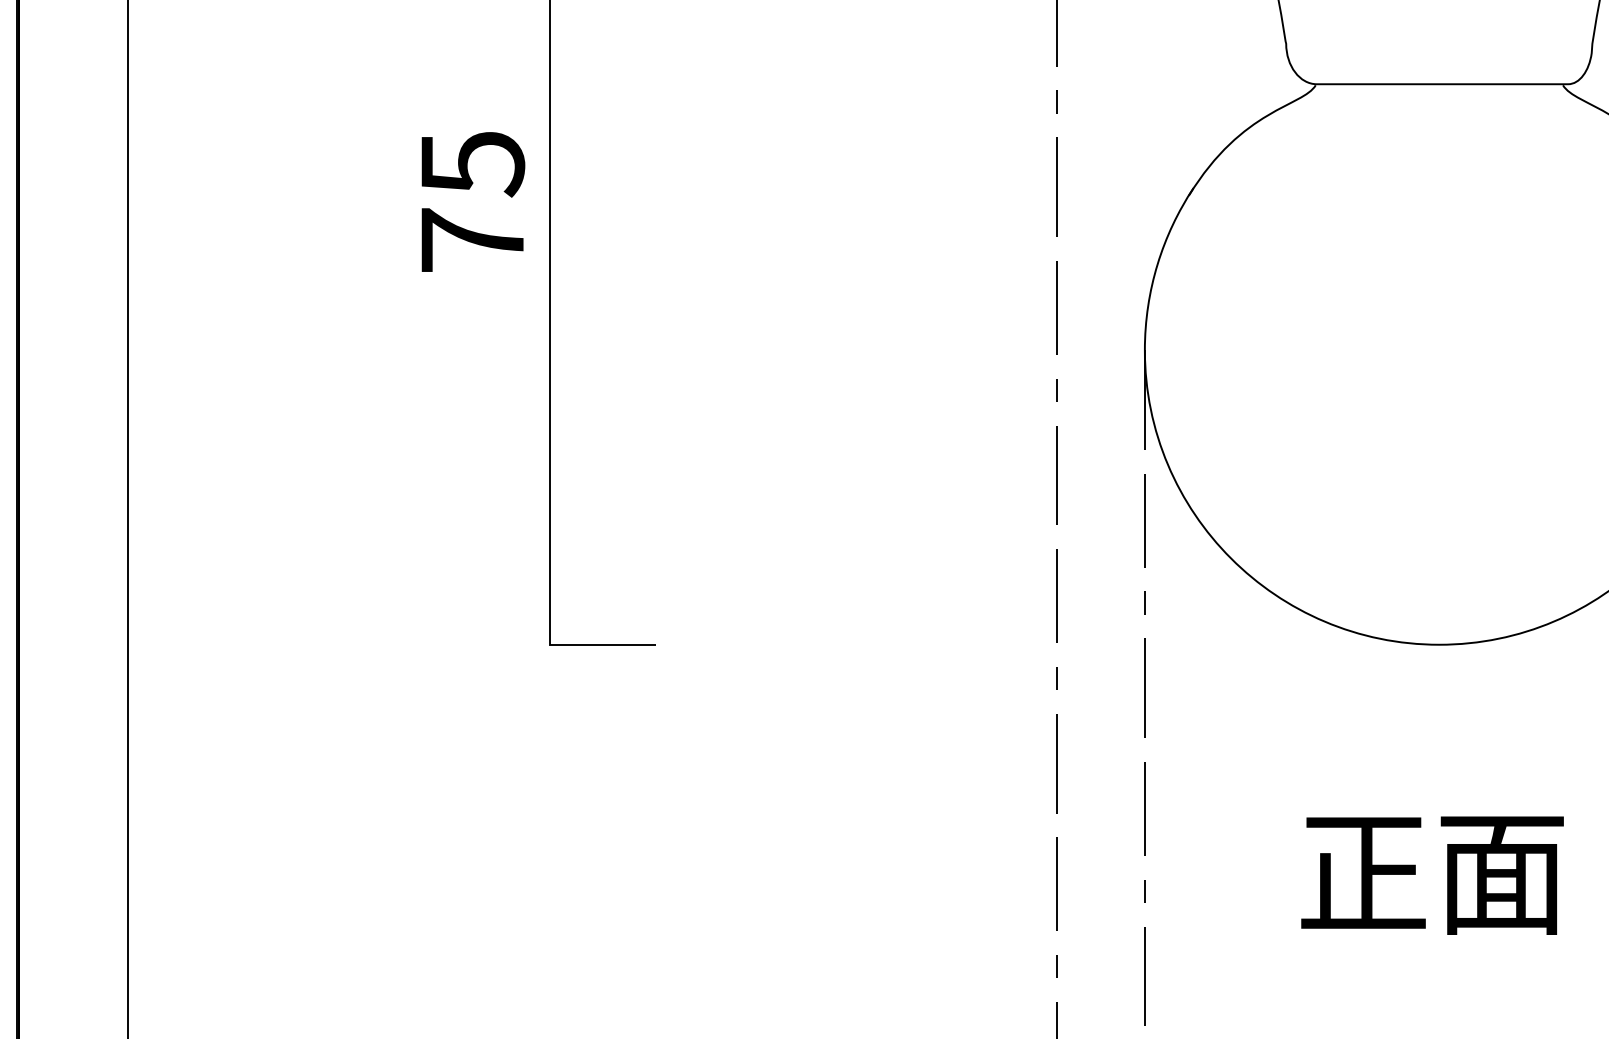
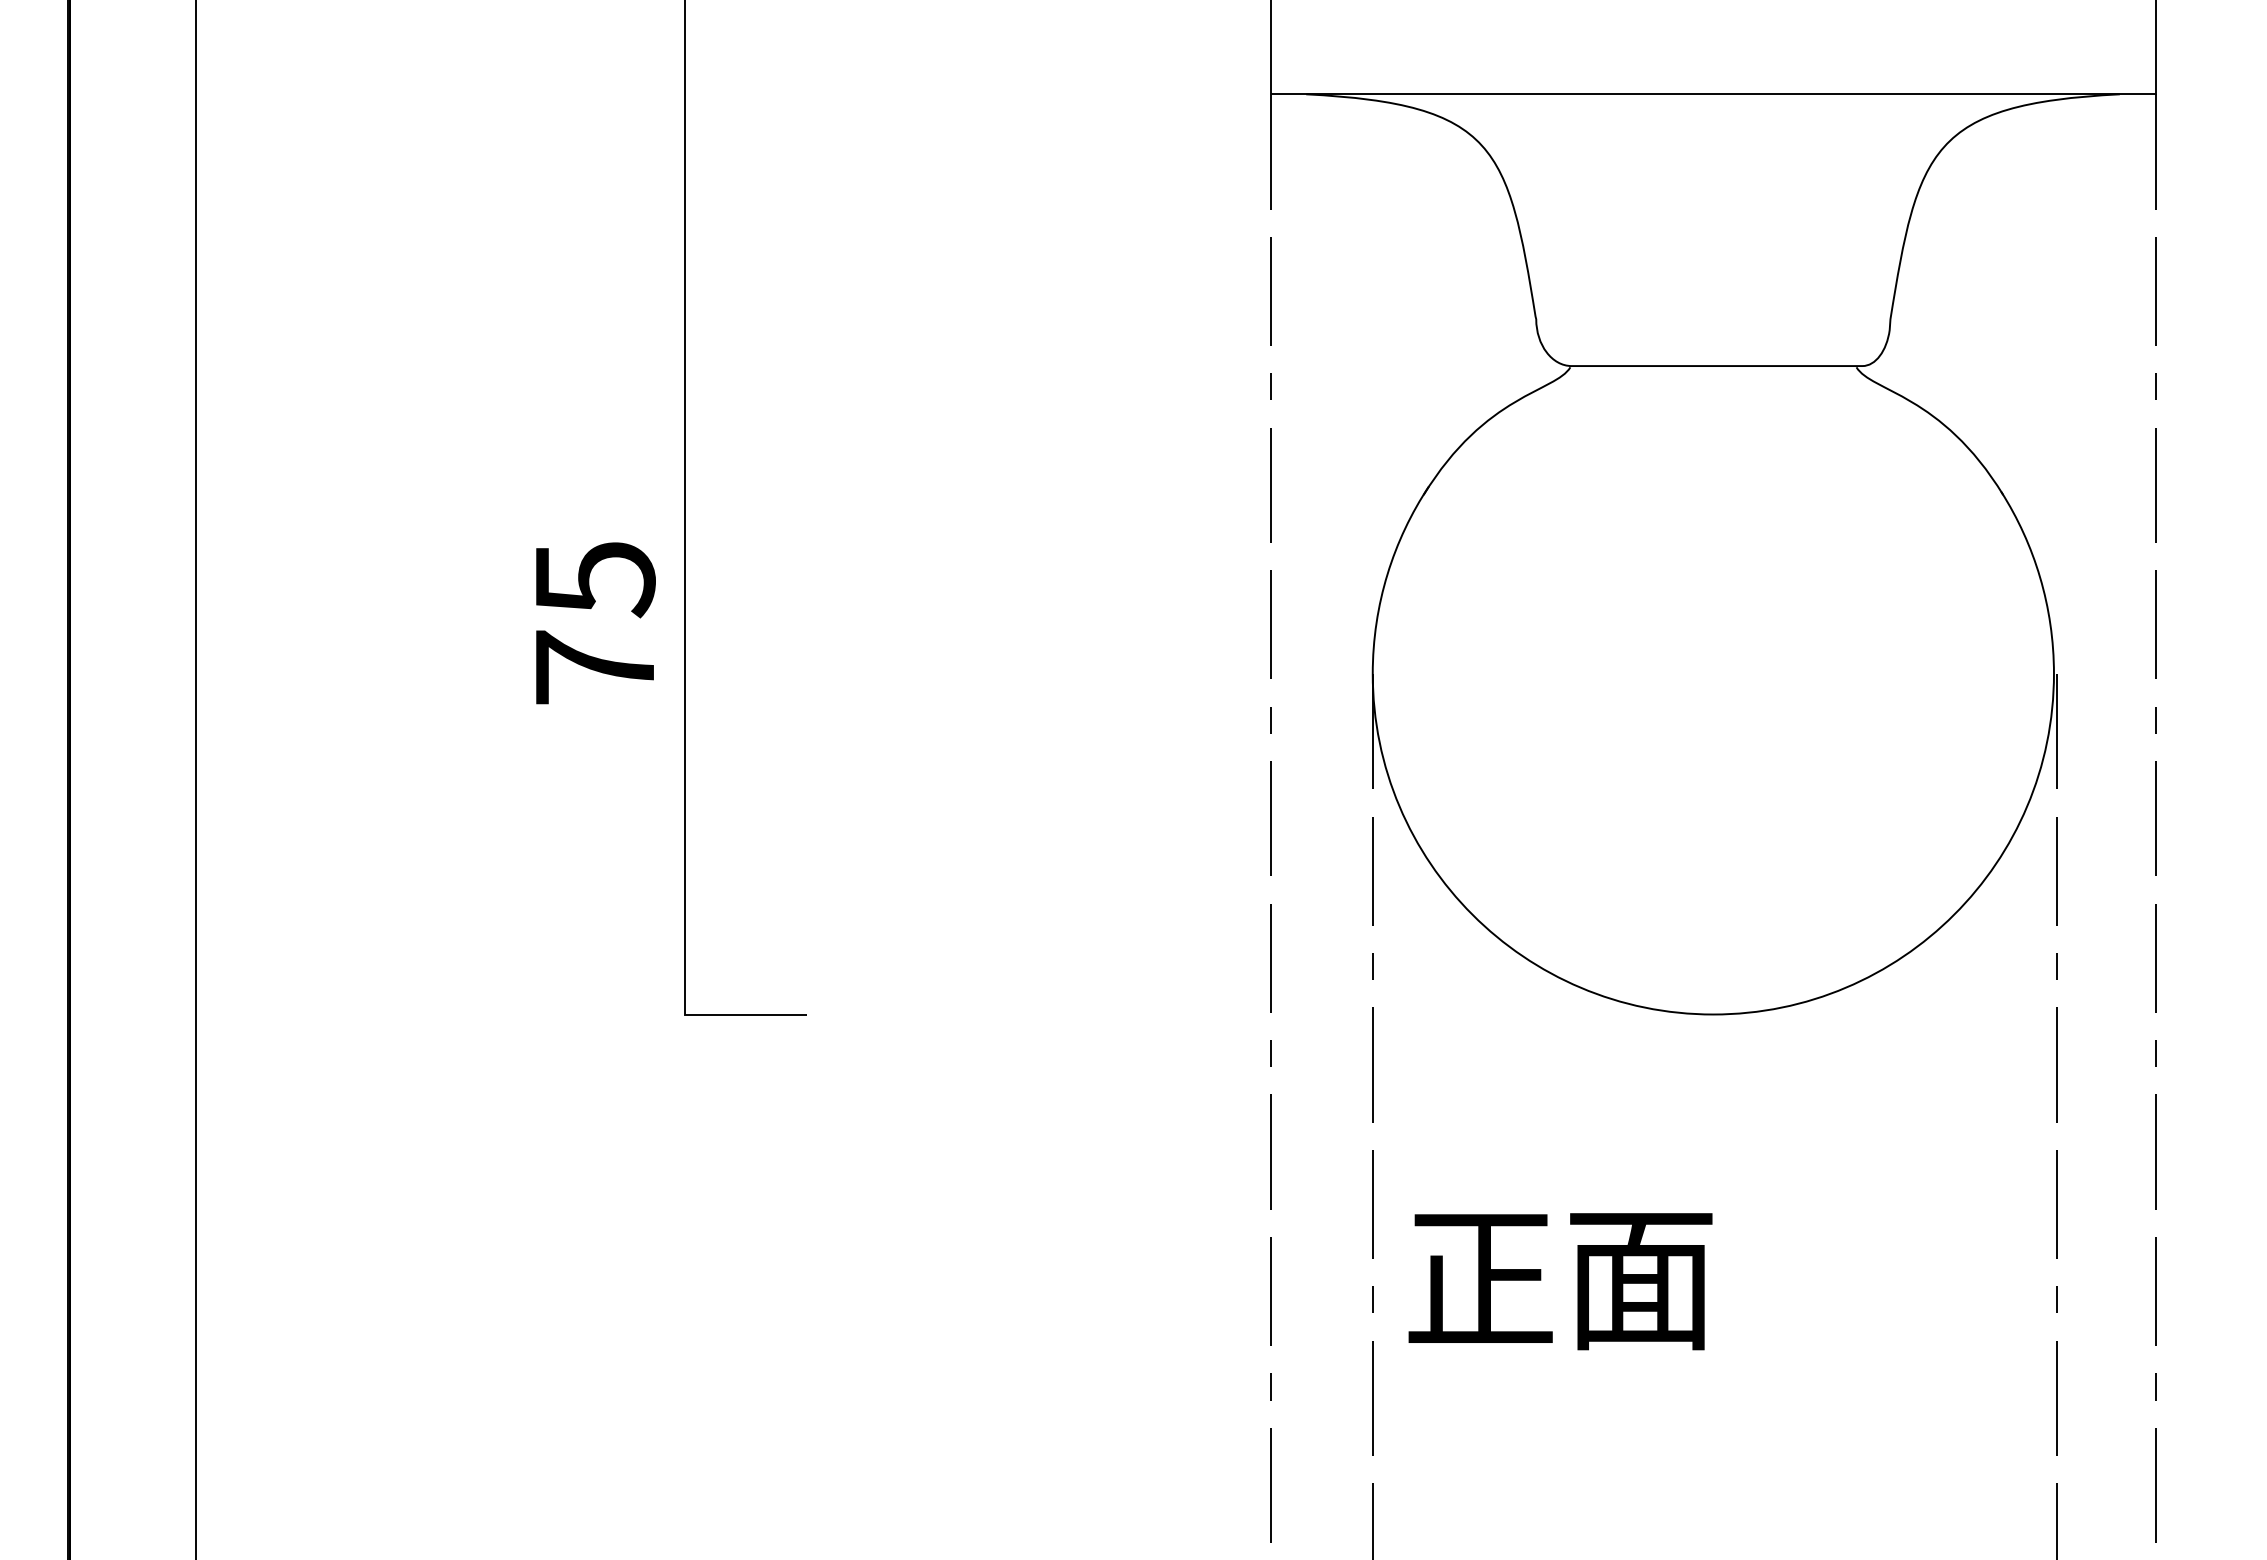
text: (473, 202) -> (595, 623), moved
text: (1432, 875) -> (1560, 1281), moved

